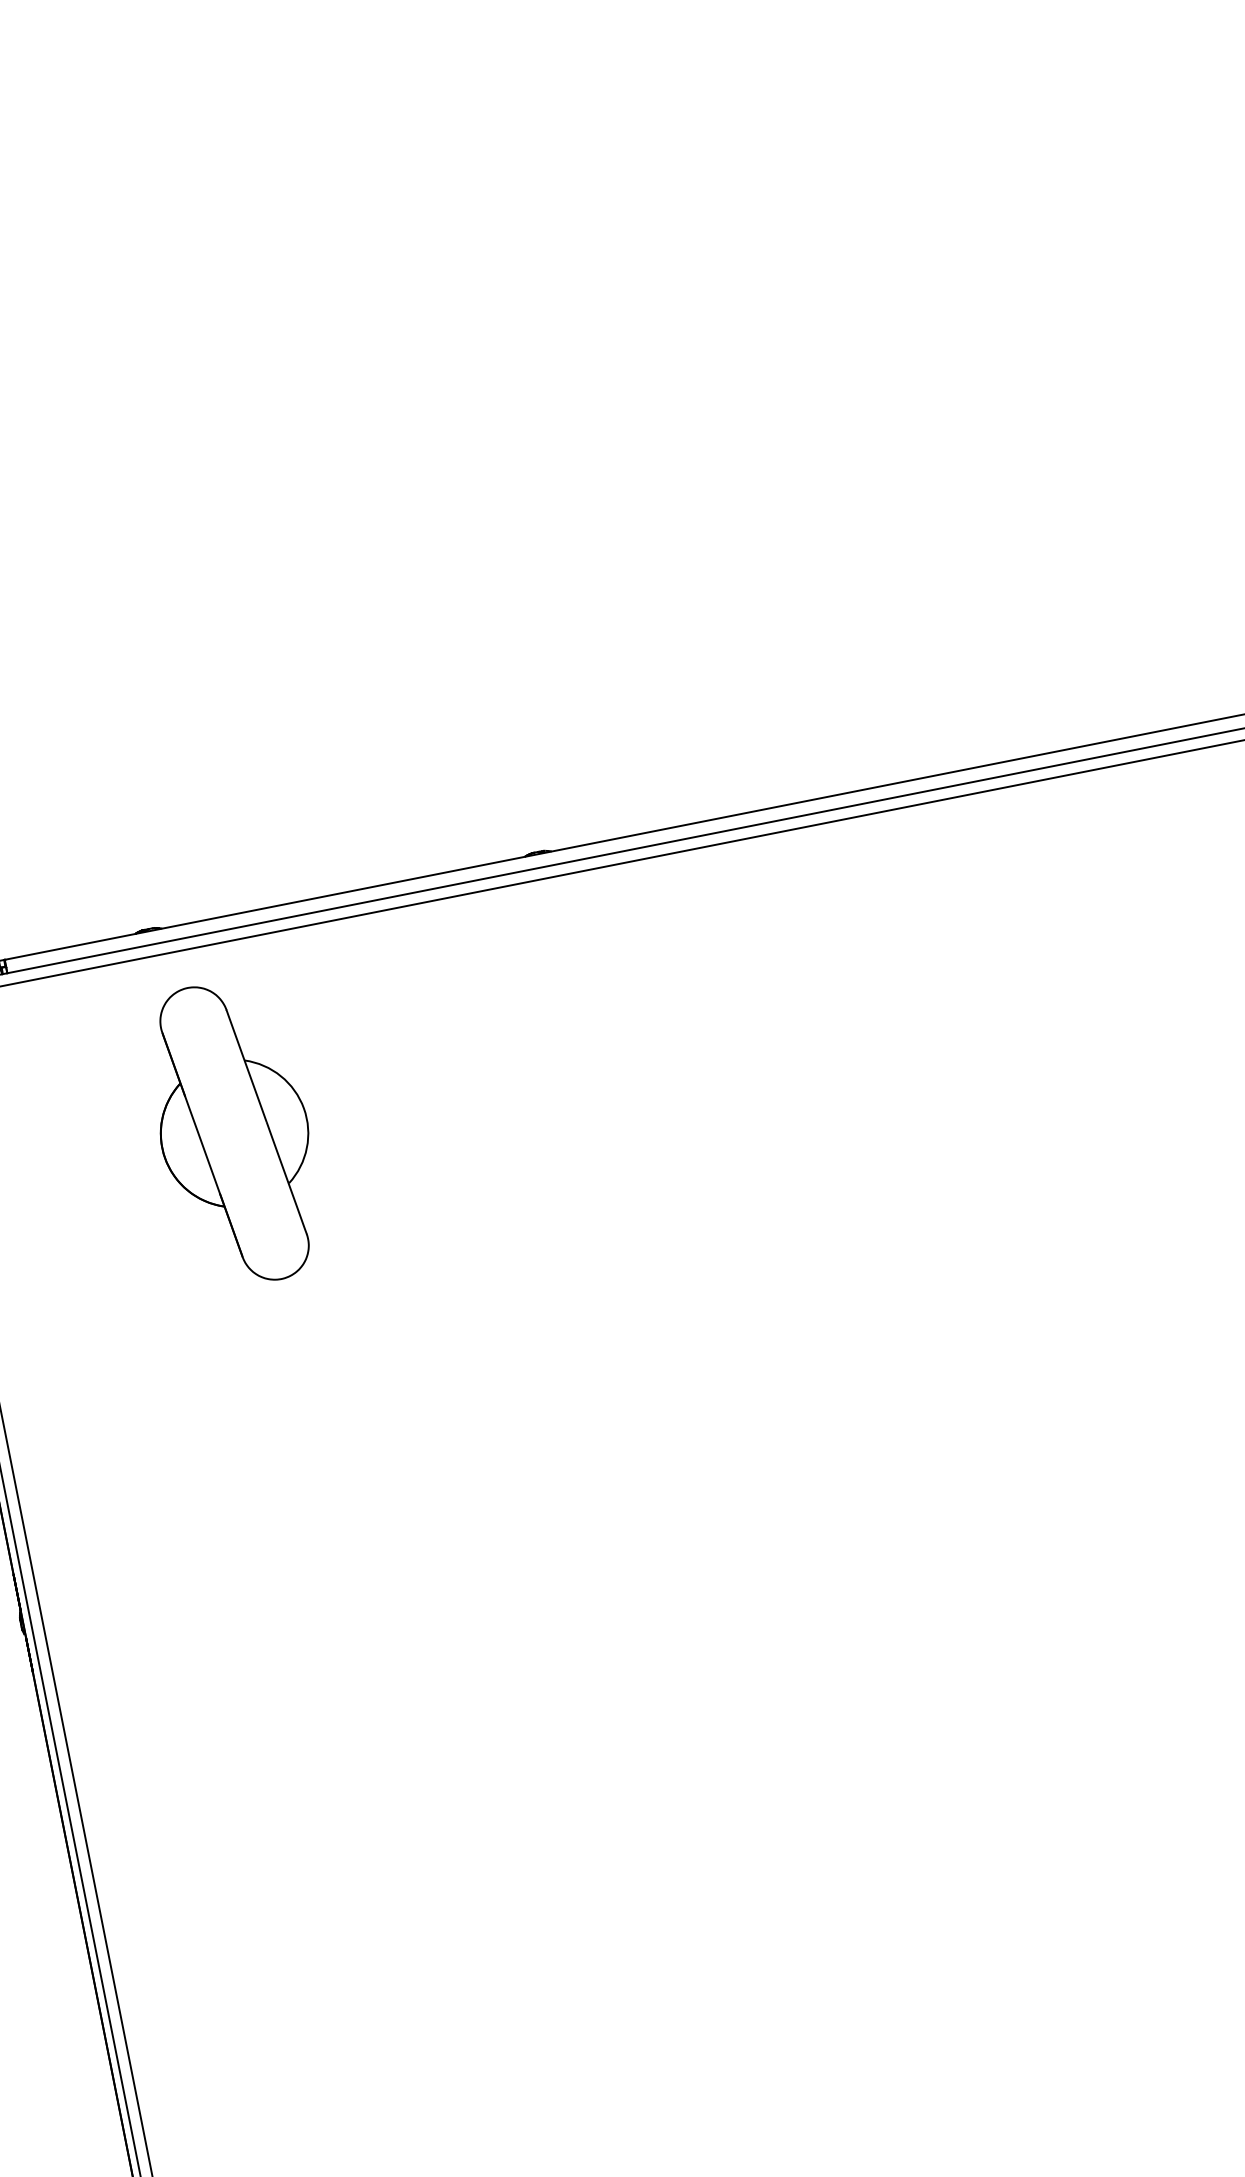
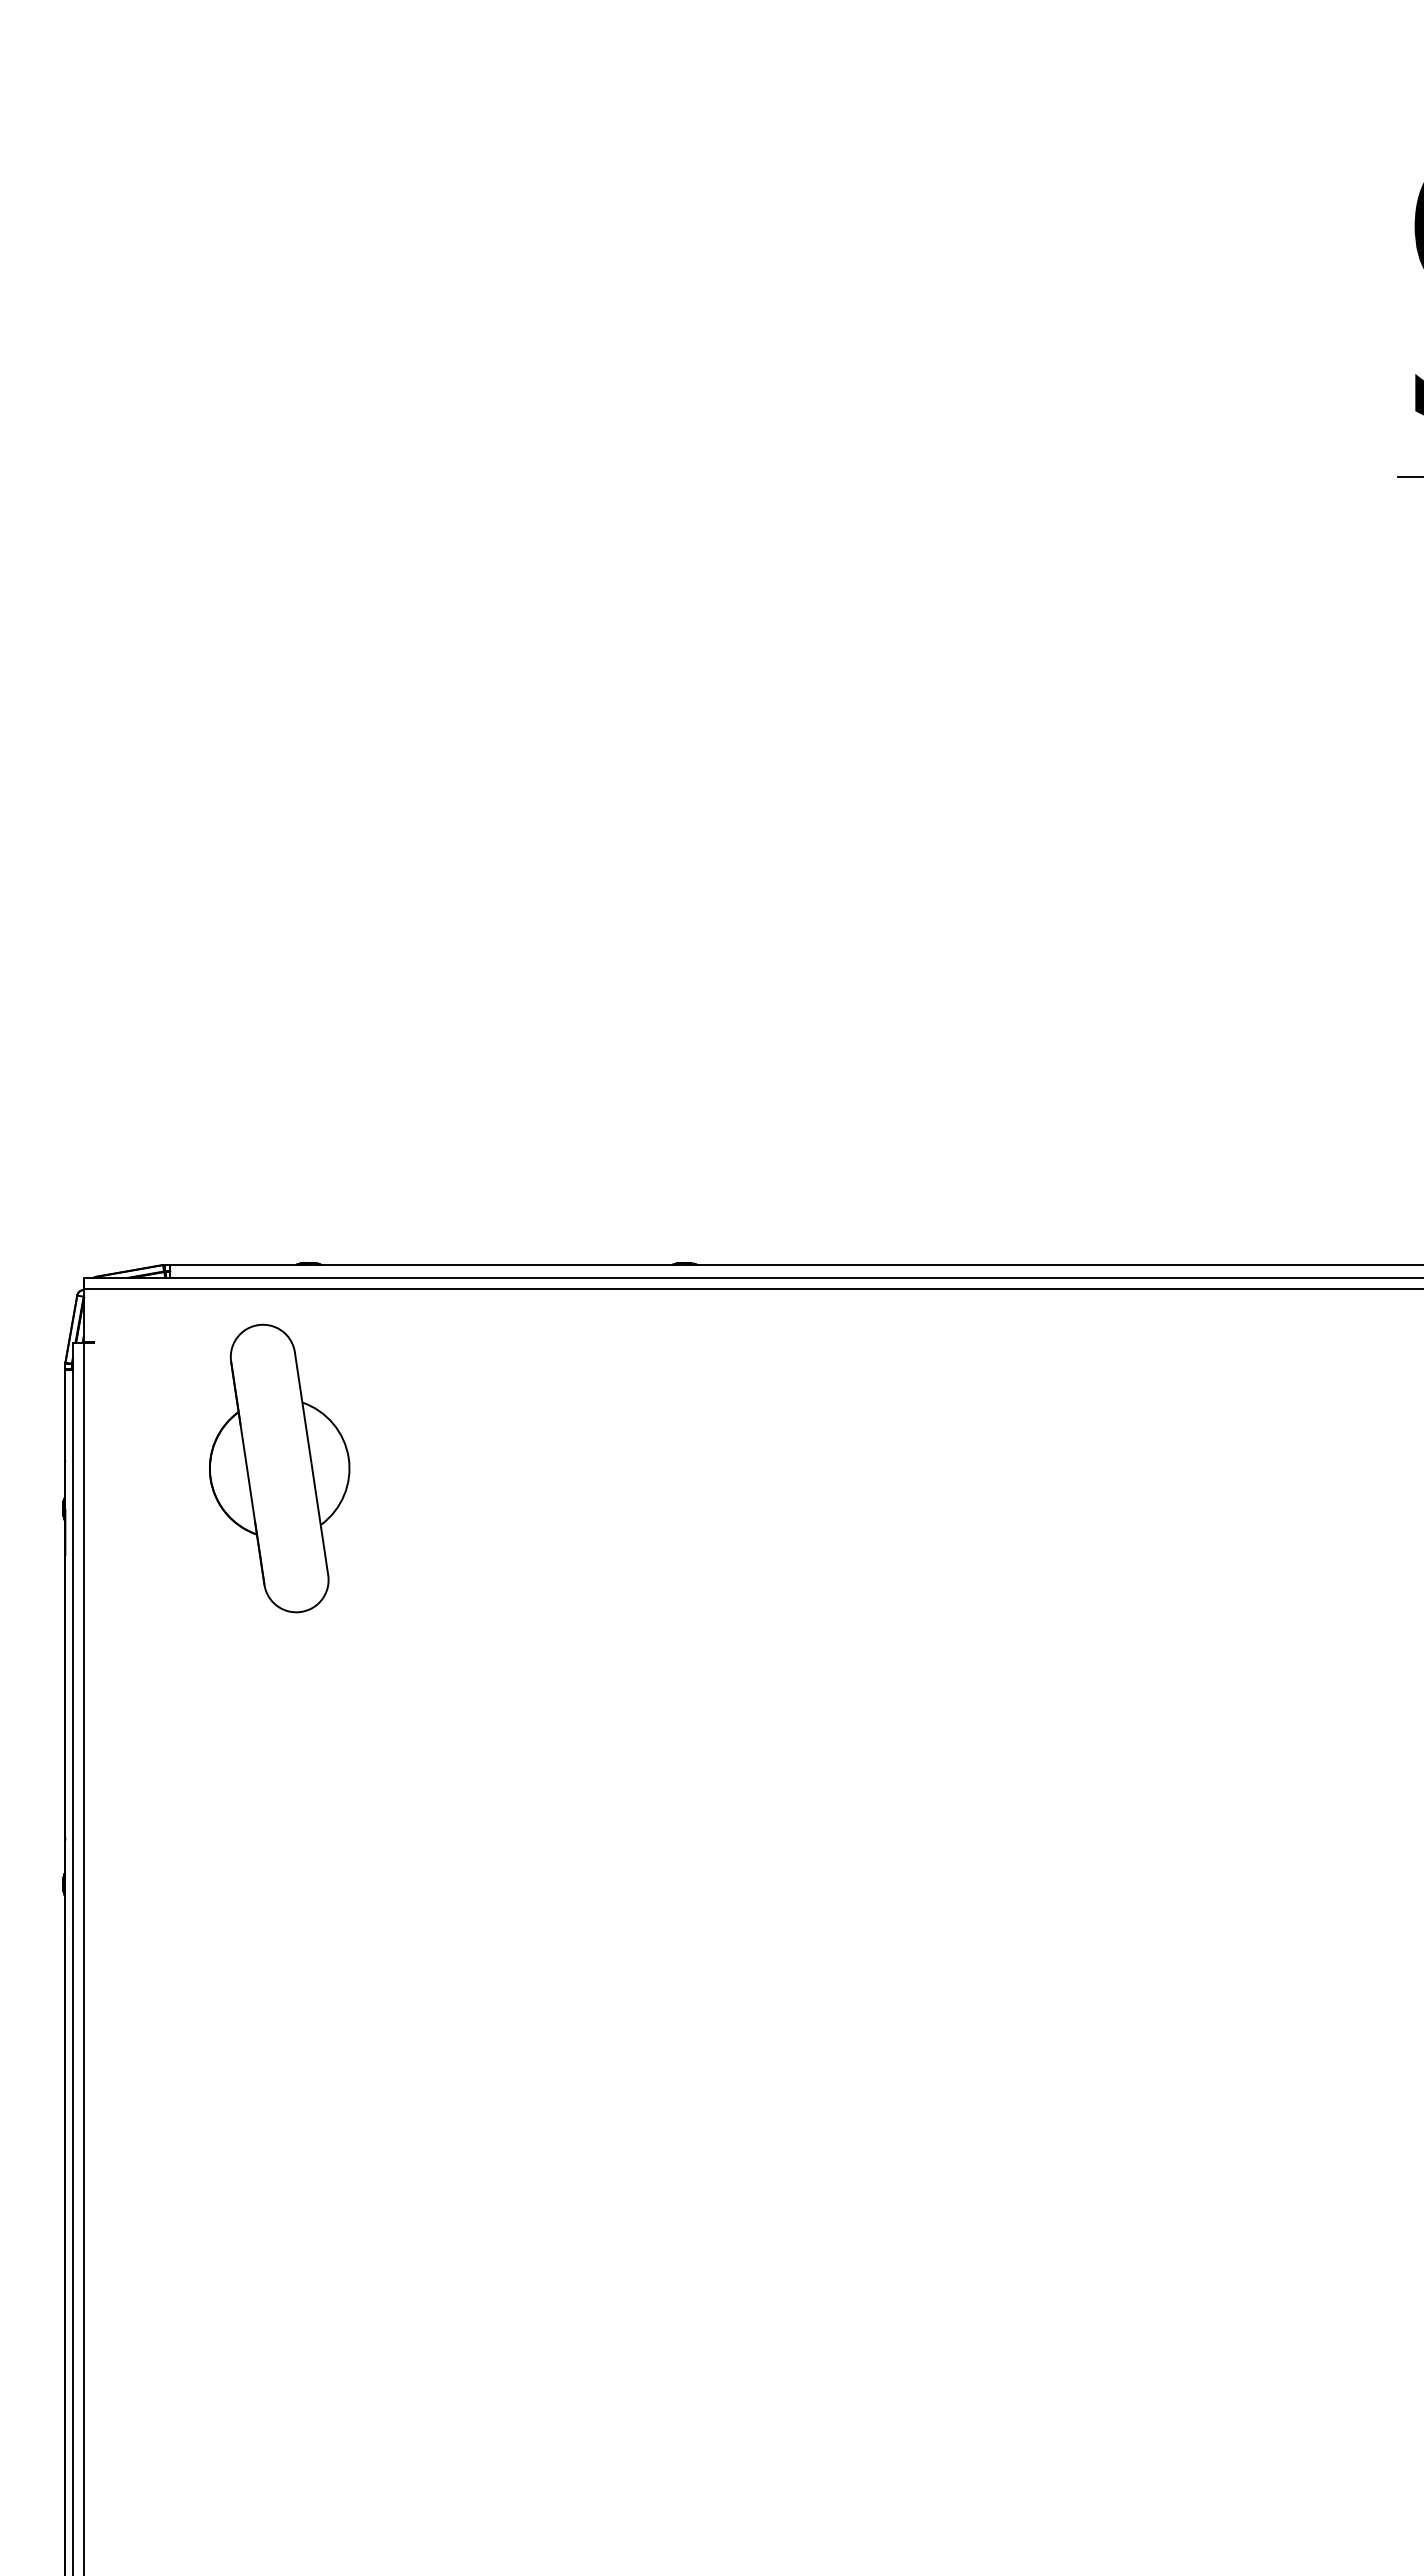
part: (234, 1133) -> (279, 1468), moved

